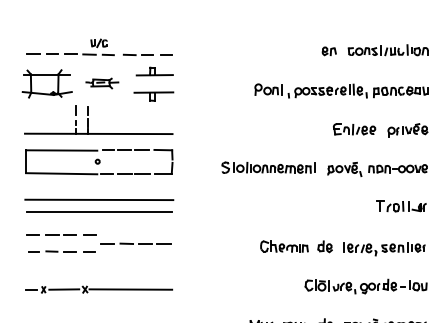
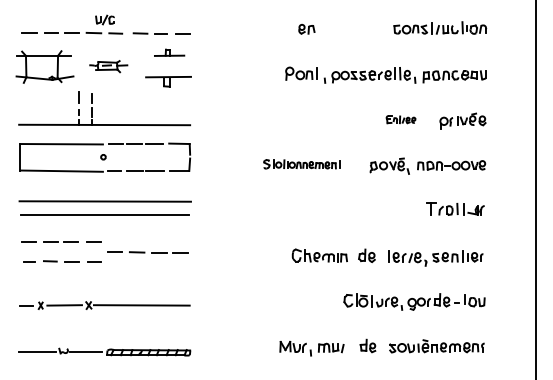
part: (329, 51) -> (306, 29), moved
part: (154, 71) -> (169, 52), size x0.7
part: (354, 129) -> (400, 119), size x0.6
part: (268, 167) -> (301, 164), size x0.7

